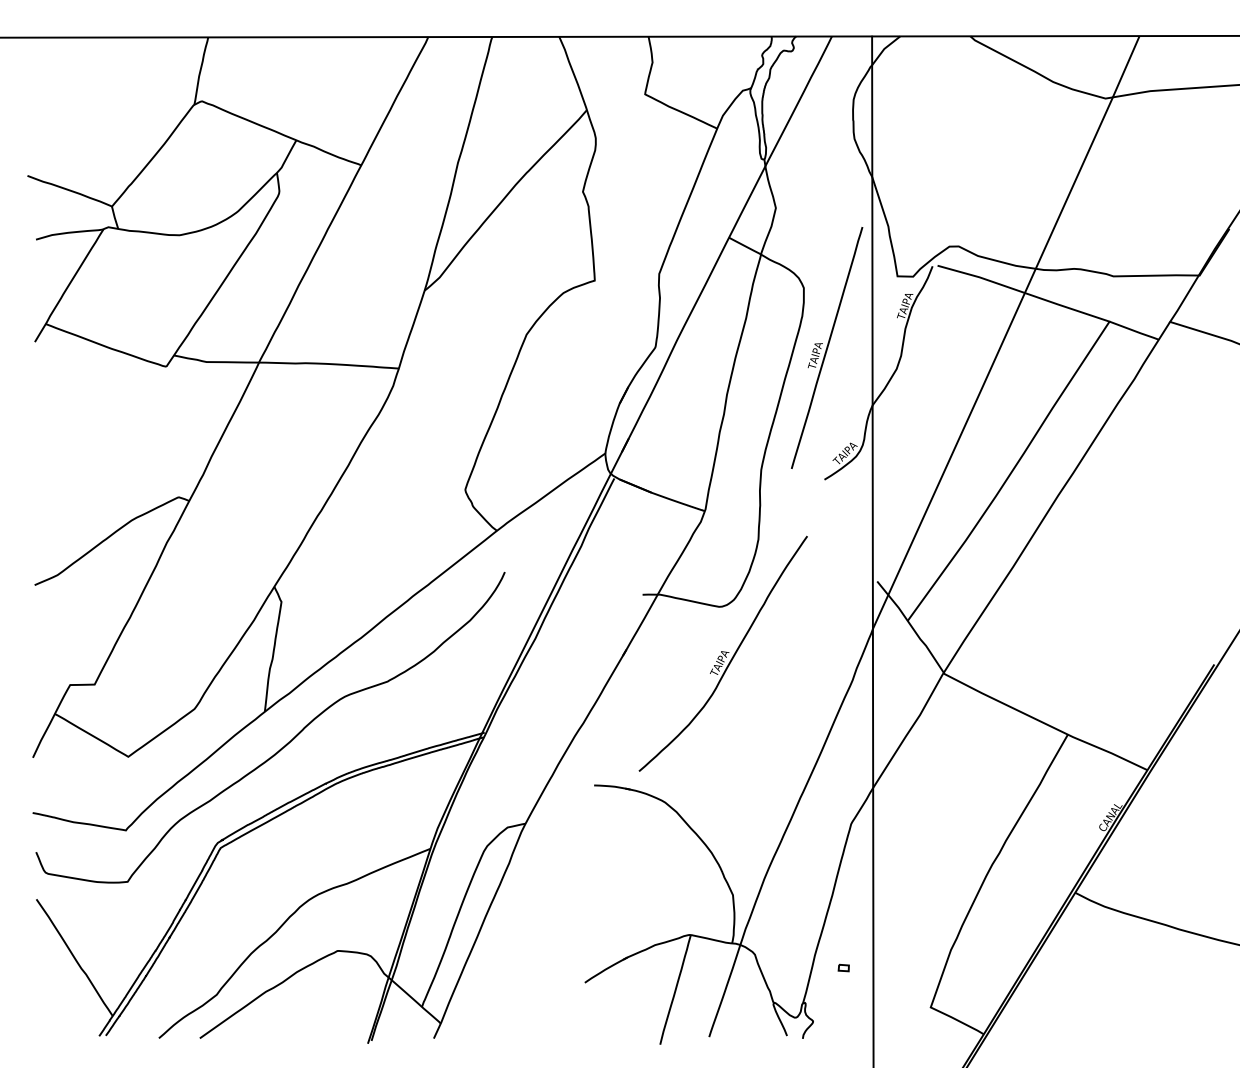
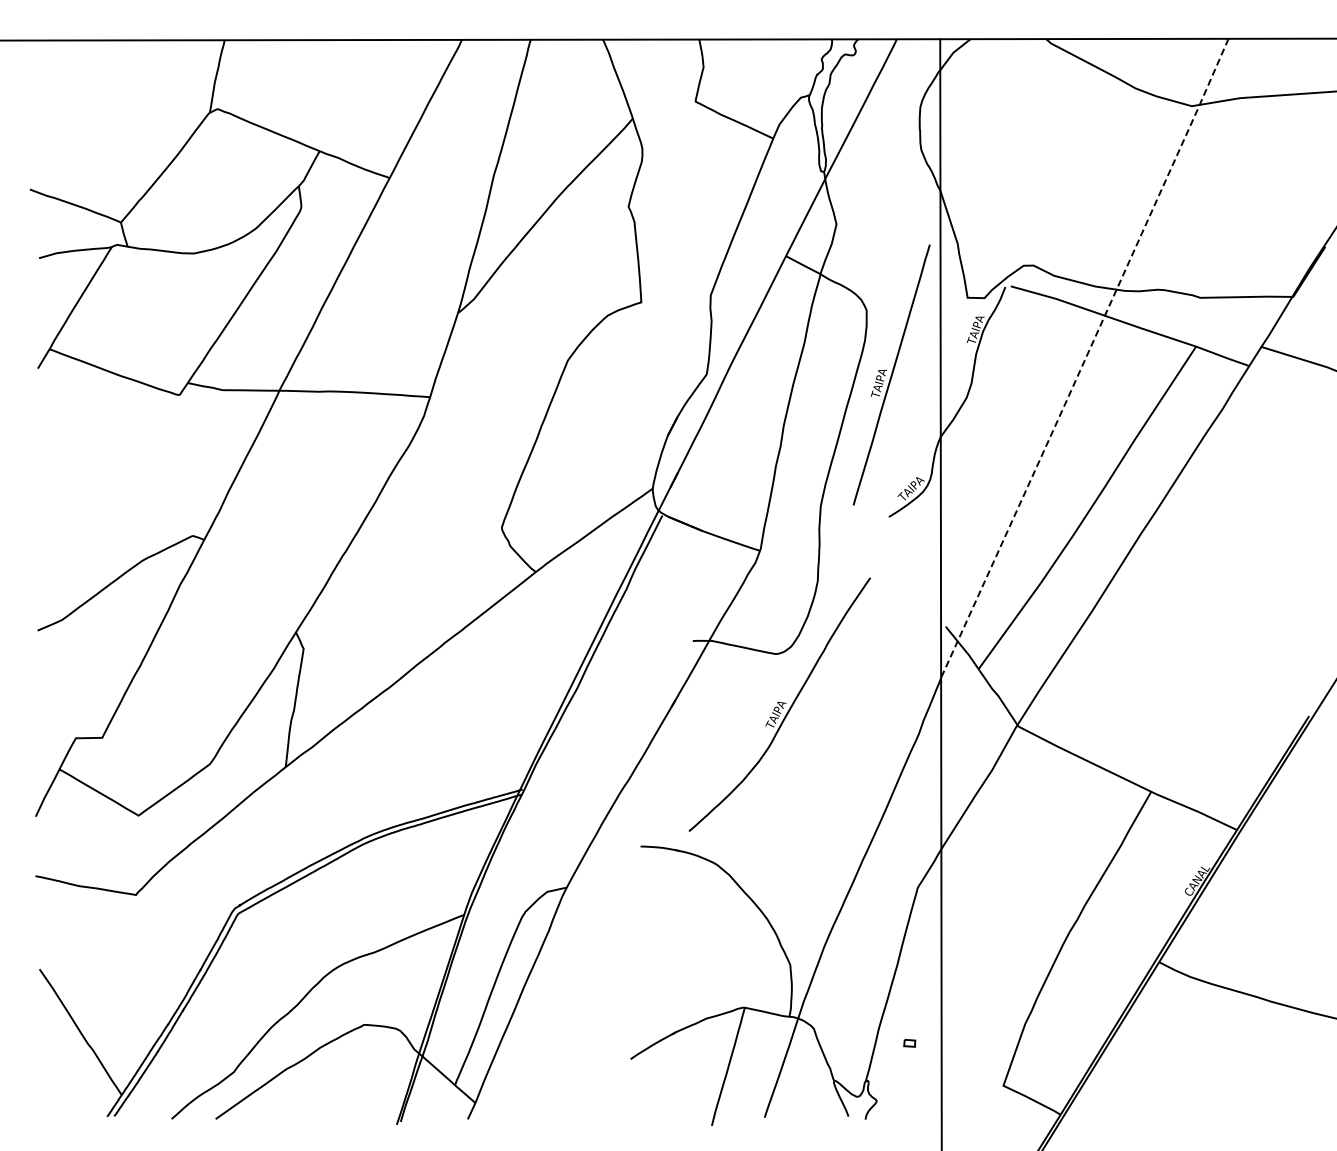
line: (1006, 332) -> (1085, 358), solid -> dashed
curve: (285, 744) -> (307, 802), removed

